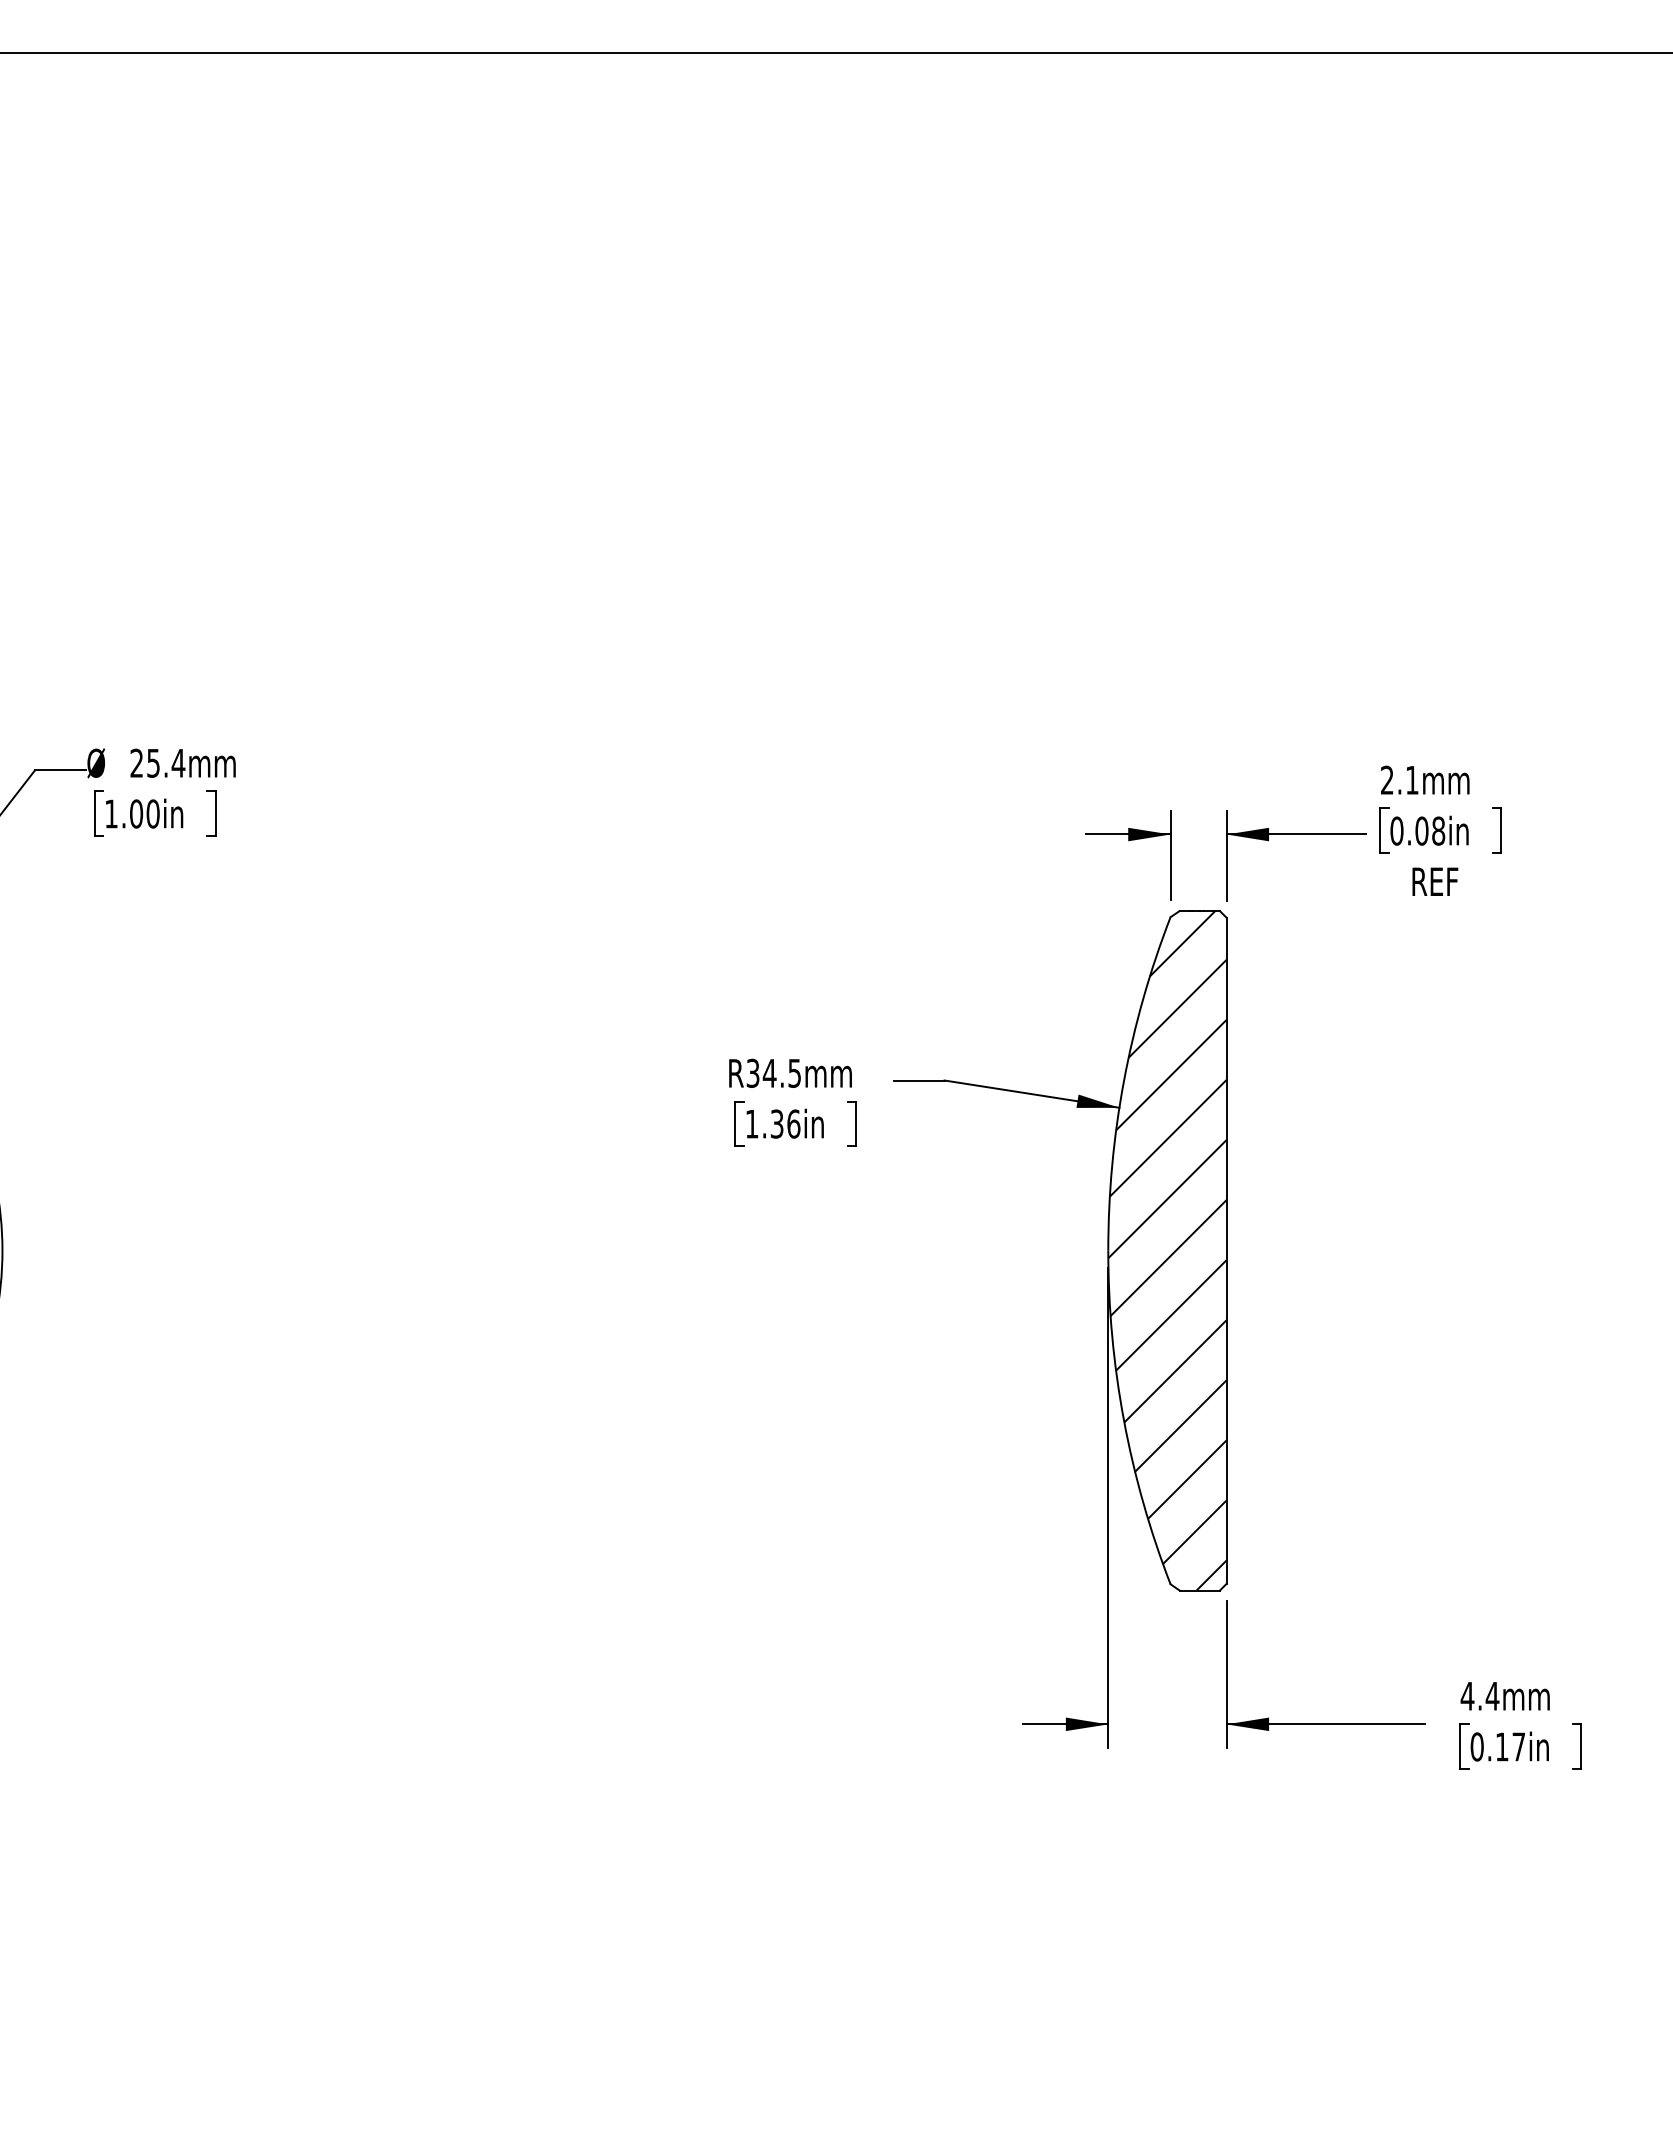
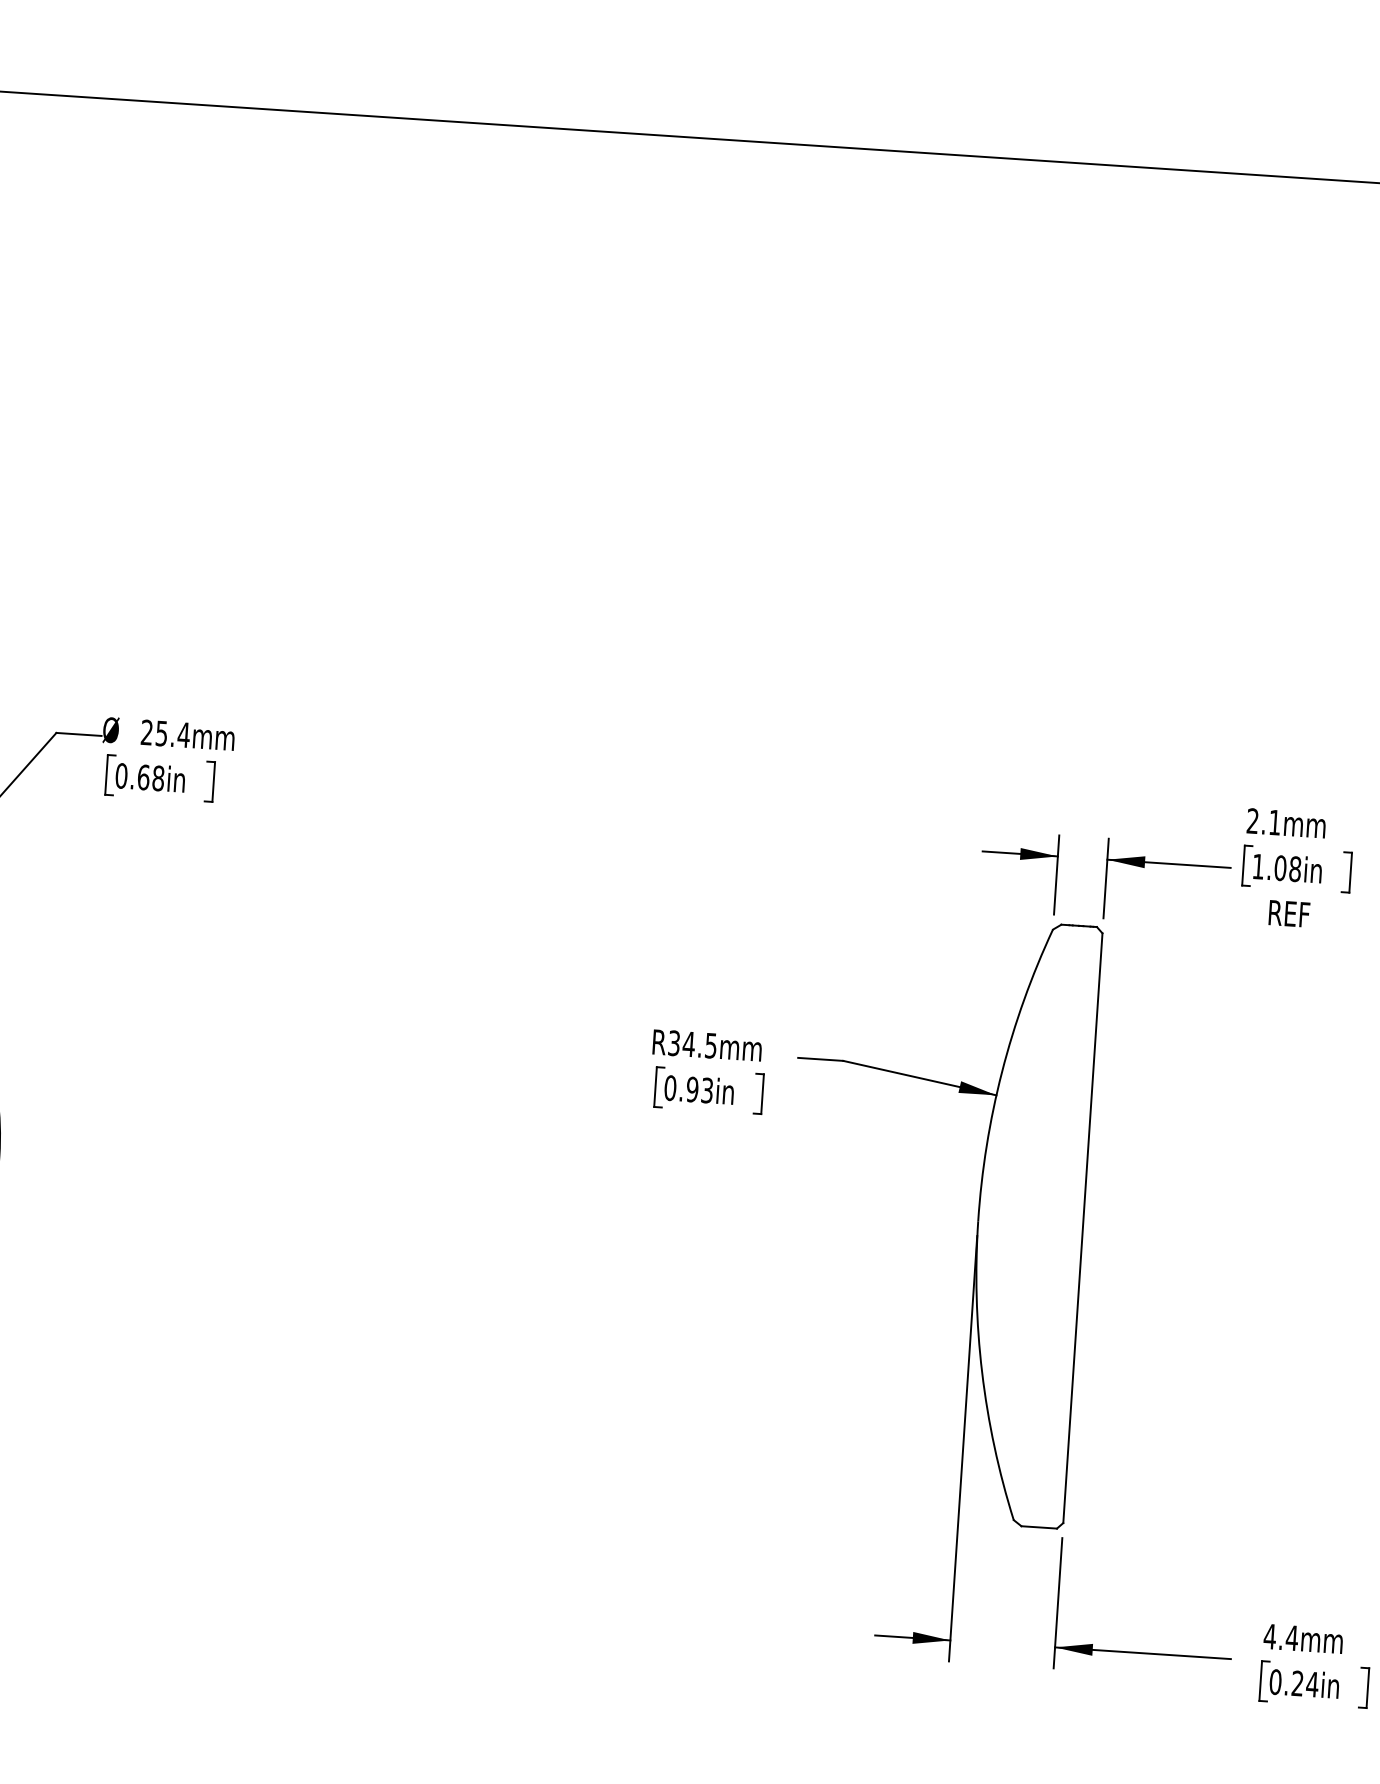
text: (132, 813) -> (140, 776), 1.00in -> 0.68in
text: (1396, 830) -> (1258, 866), 0.08in -> 1.08in
text: (772, 1123) -> (688, 1088), 1.36in -> 0.93in
hatch: (1167, 1250) -> (1030, 1224), removed
text: (1510, 1746) -> (1305, 1683), 0.17in -> 0.24in

